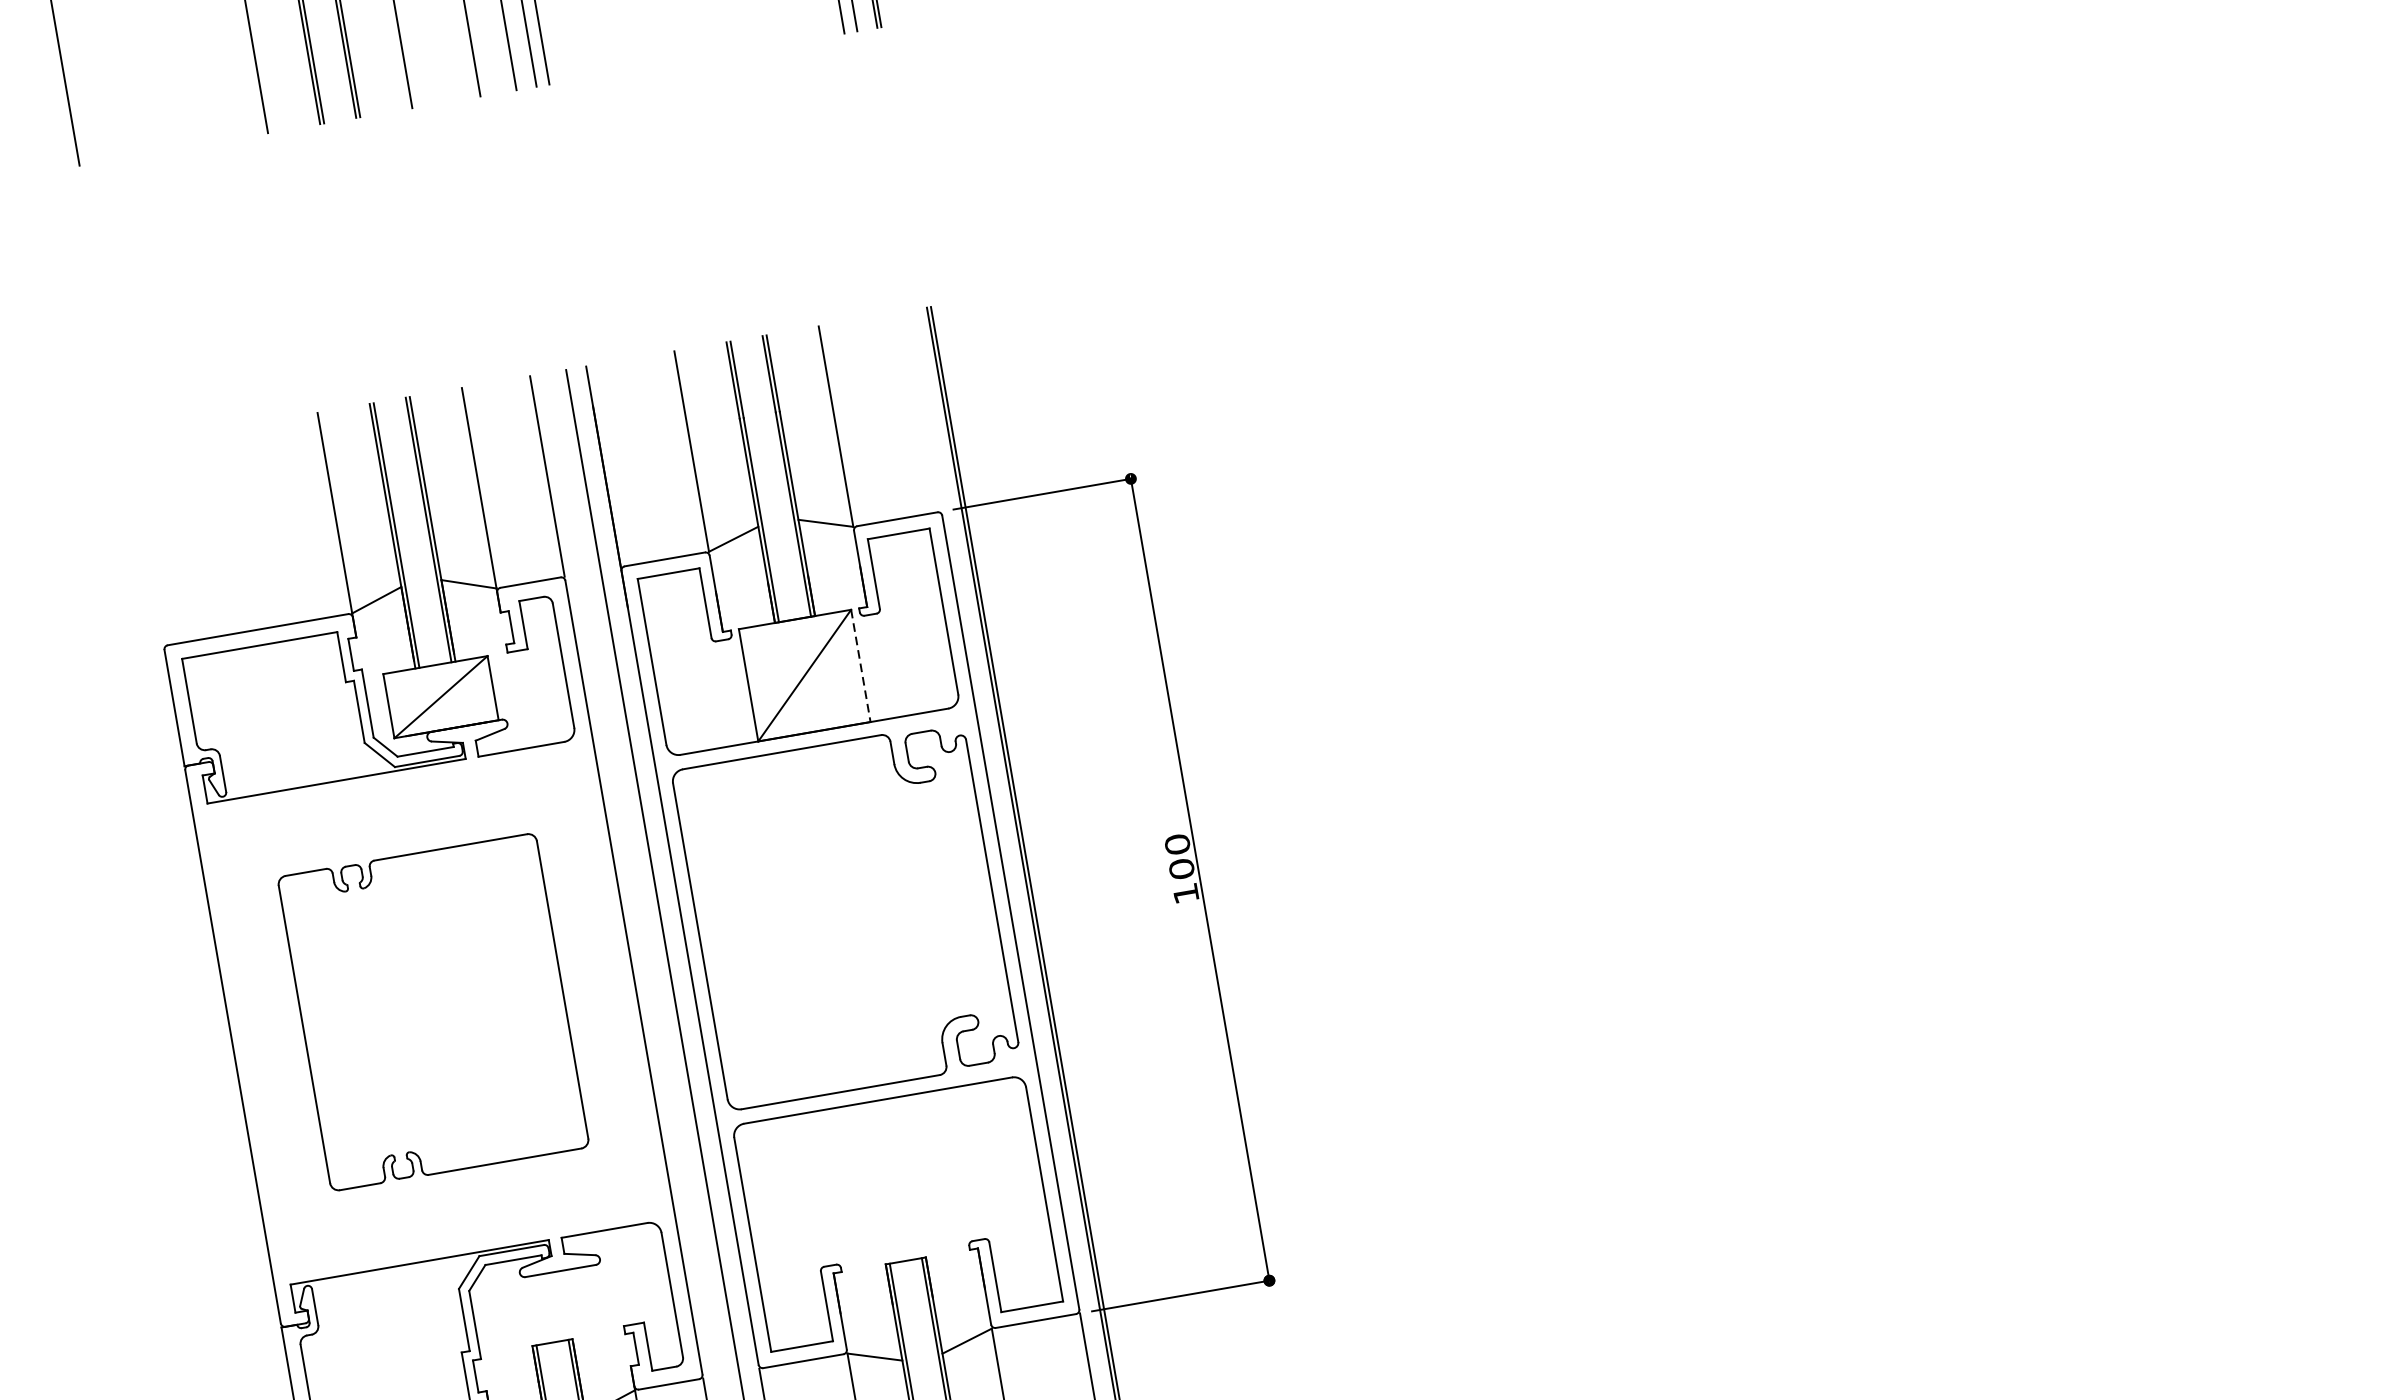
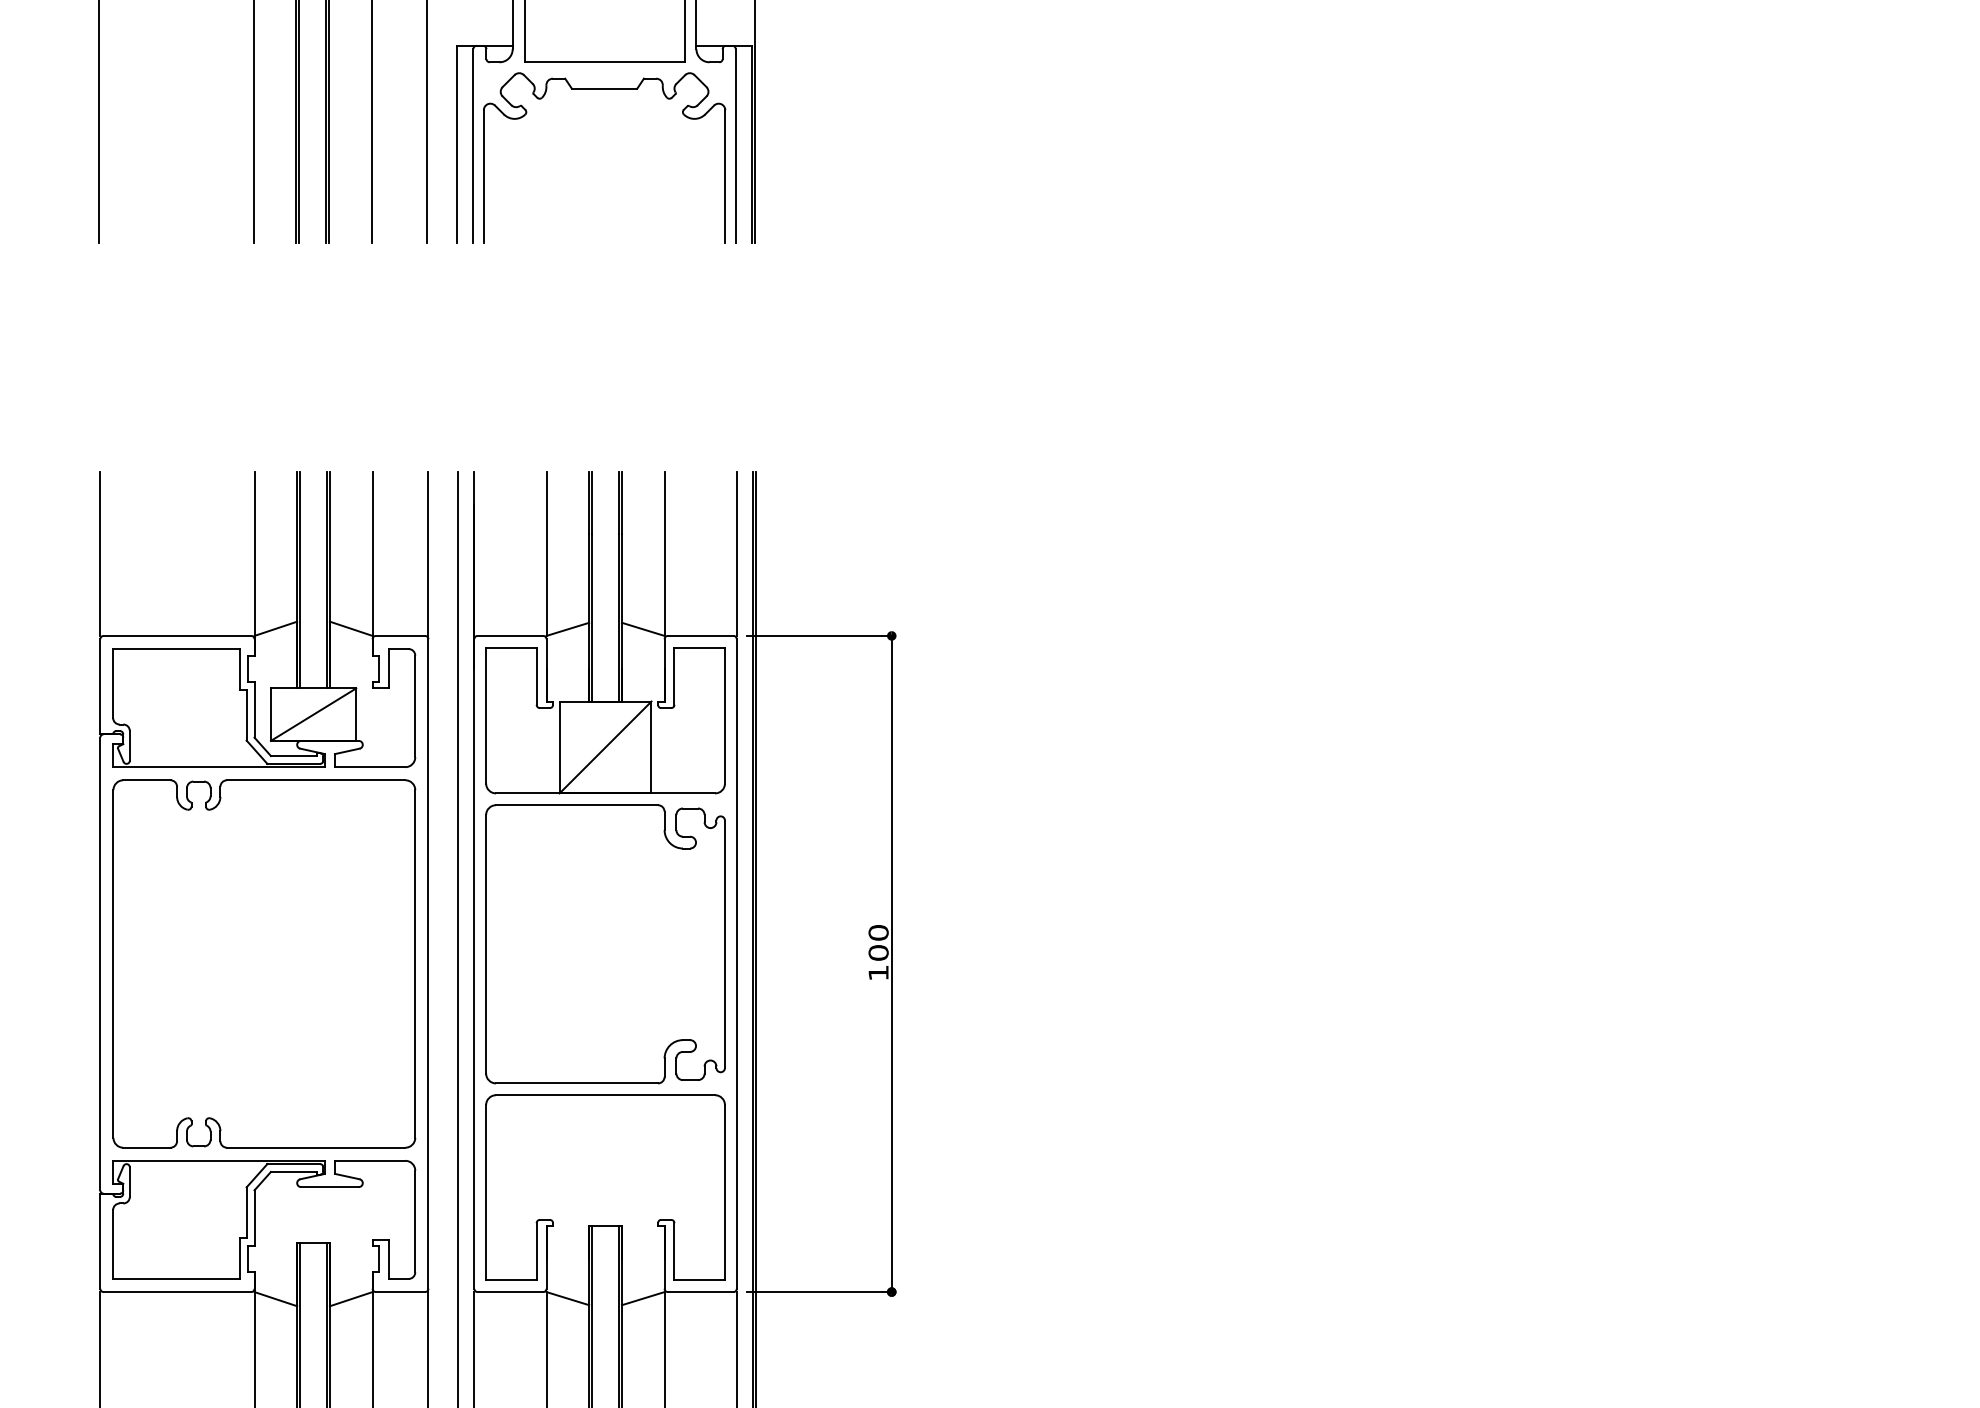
line: (923, 410) -> (736, 553), added
line: (146, 545) -> (100, 553), added
line: (860, 665) -> (651, 747), dashed -> solid
part: (433, 1011) -> (264, 963), size x1.43

